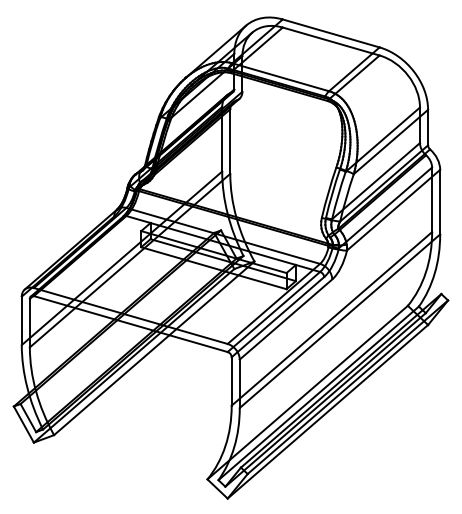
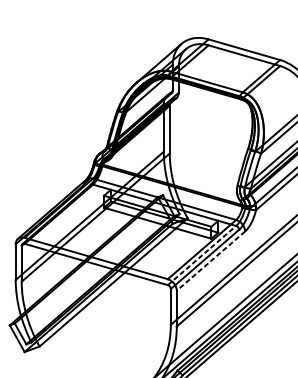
line: (274, 311) -> (202, 255), solid -> dashed
line: (285, 319) -> (210, 261), solid -> dashed

